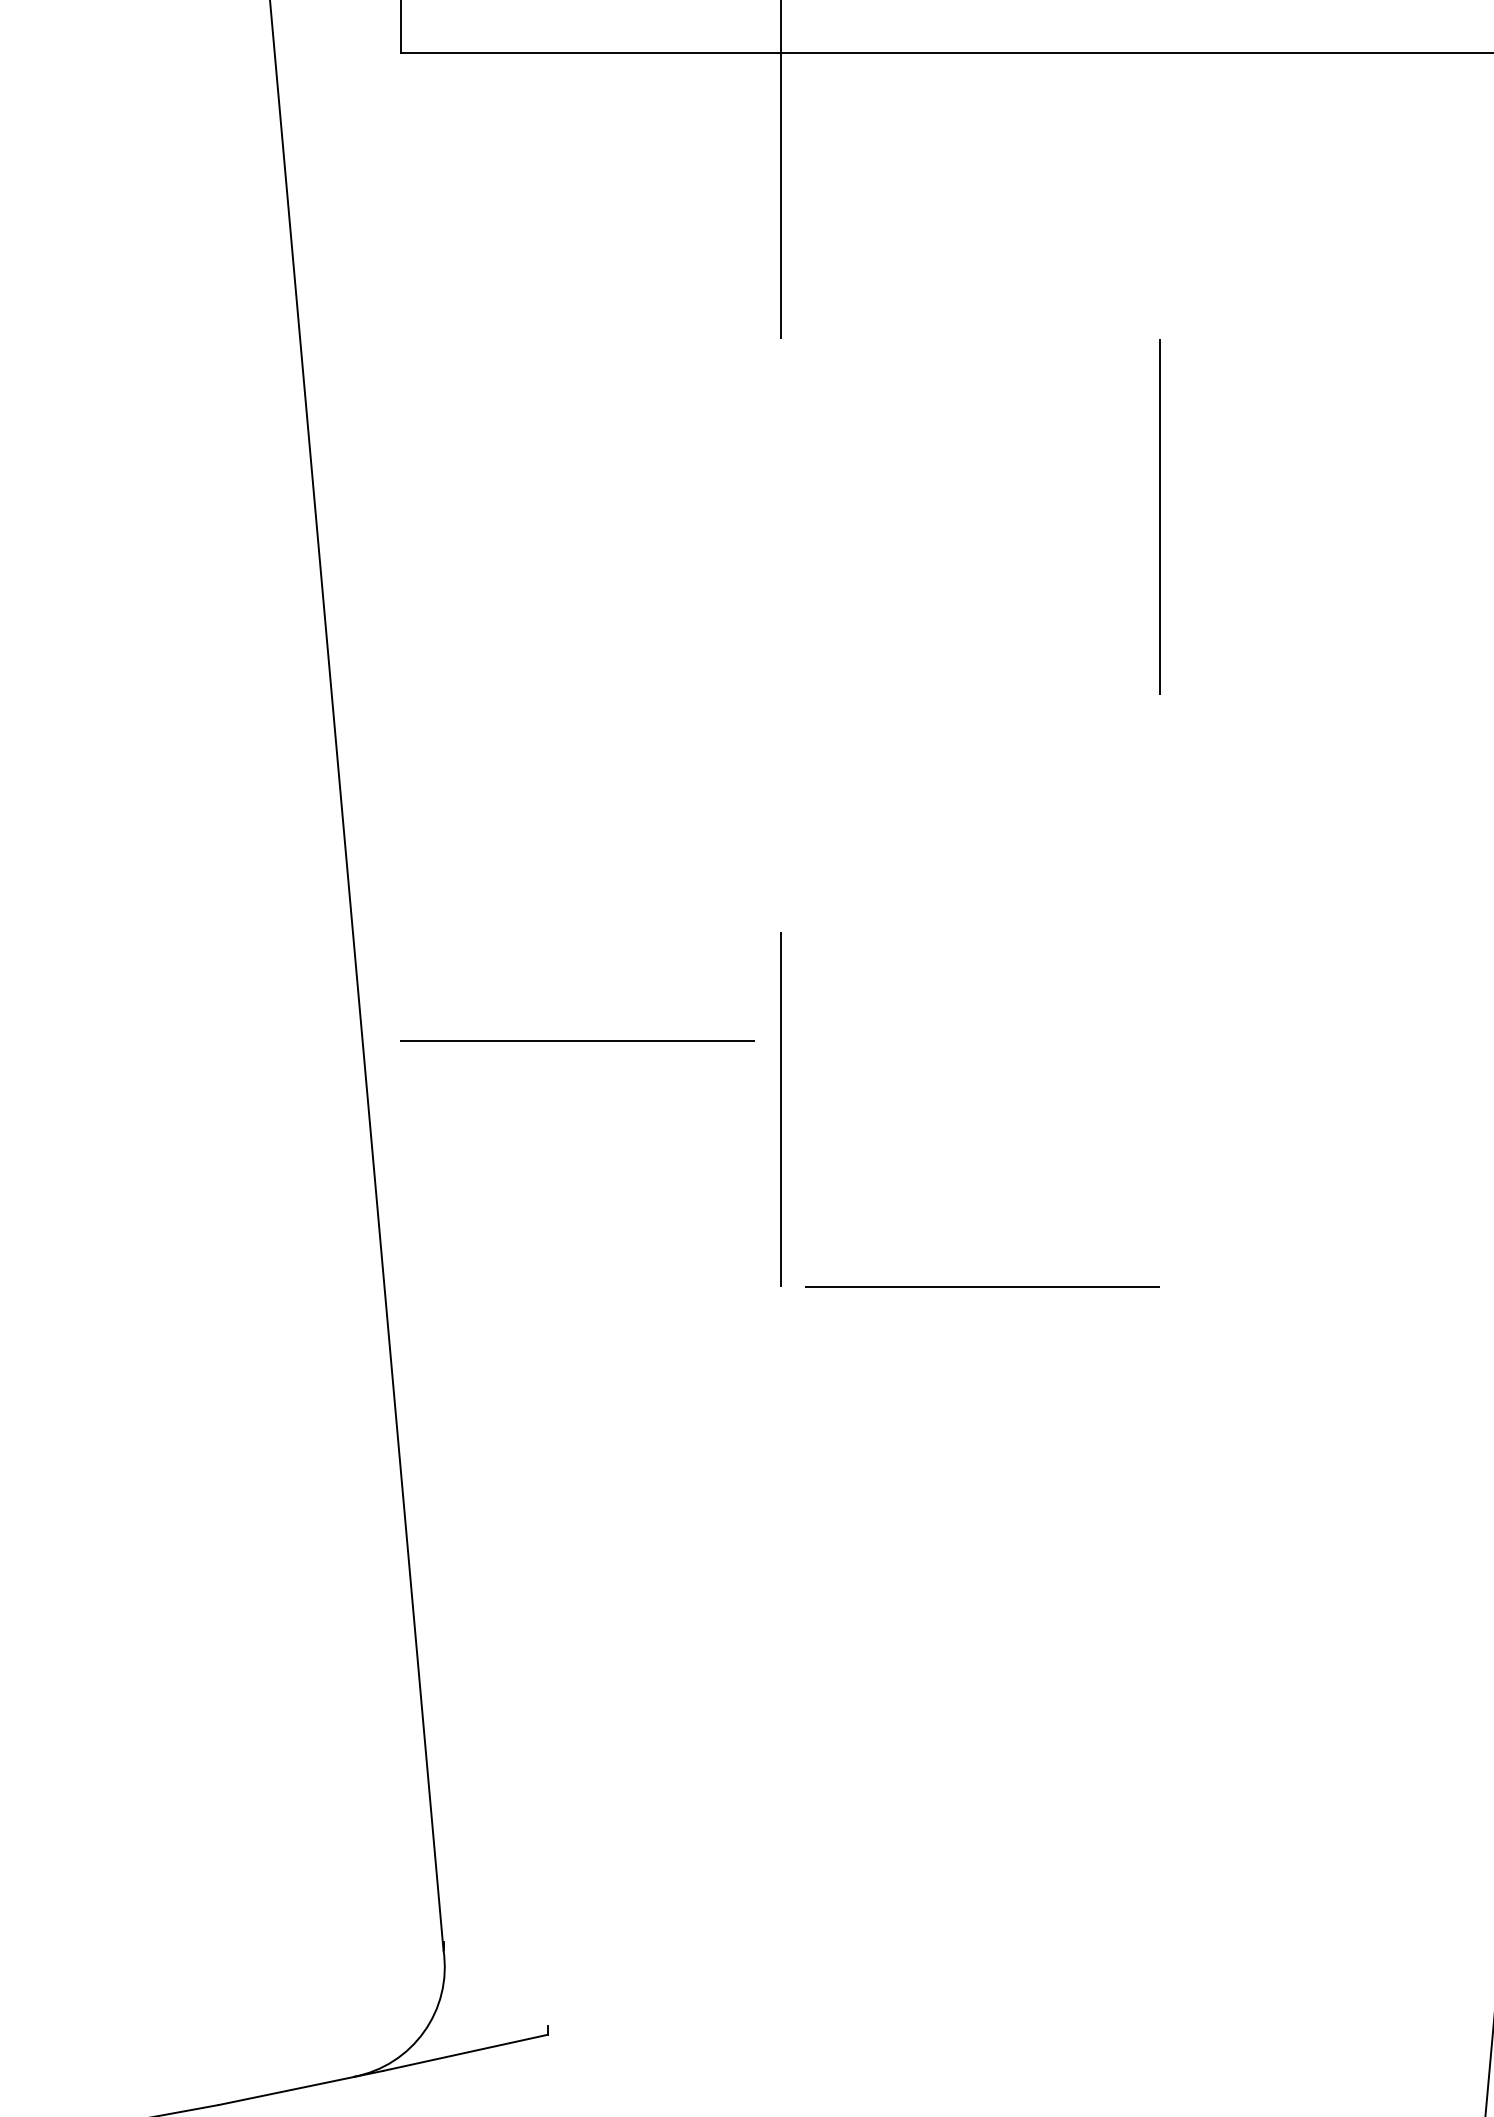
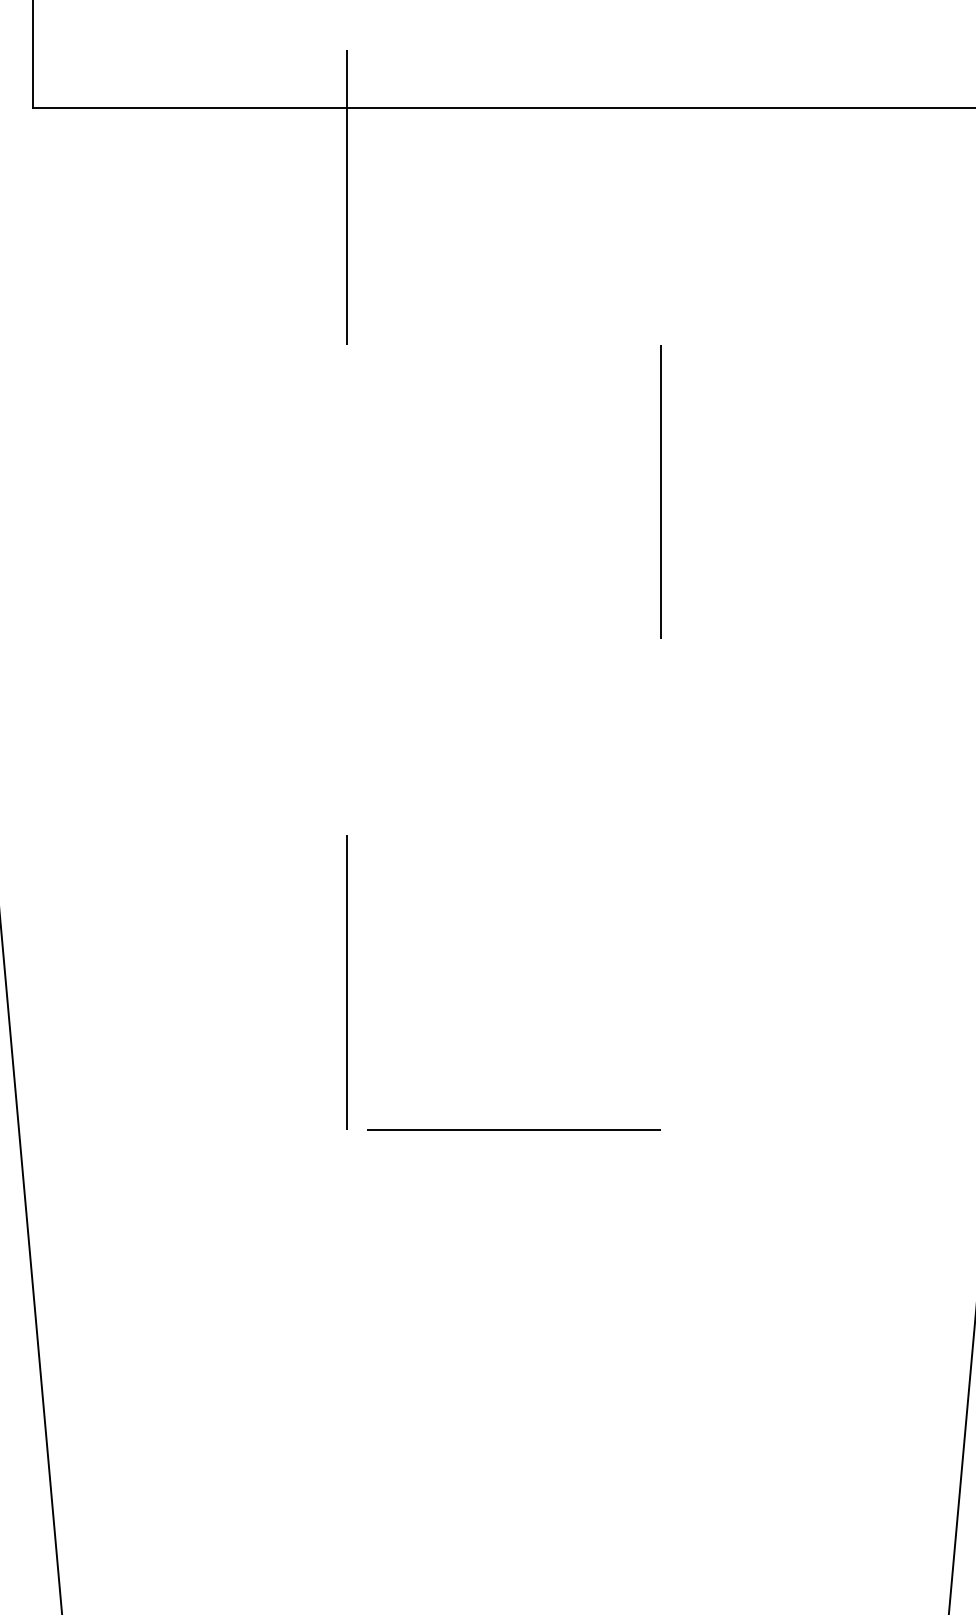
line: (577, 1040) -> (178, 925), removed

